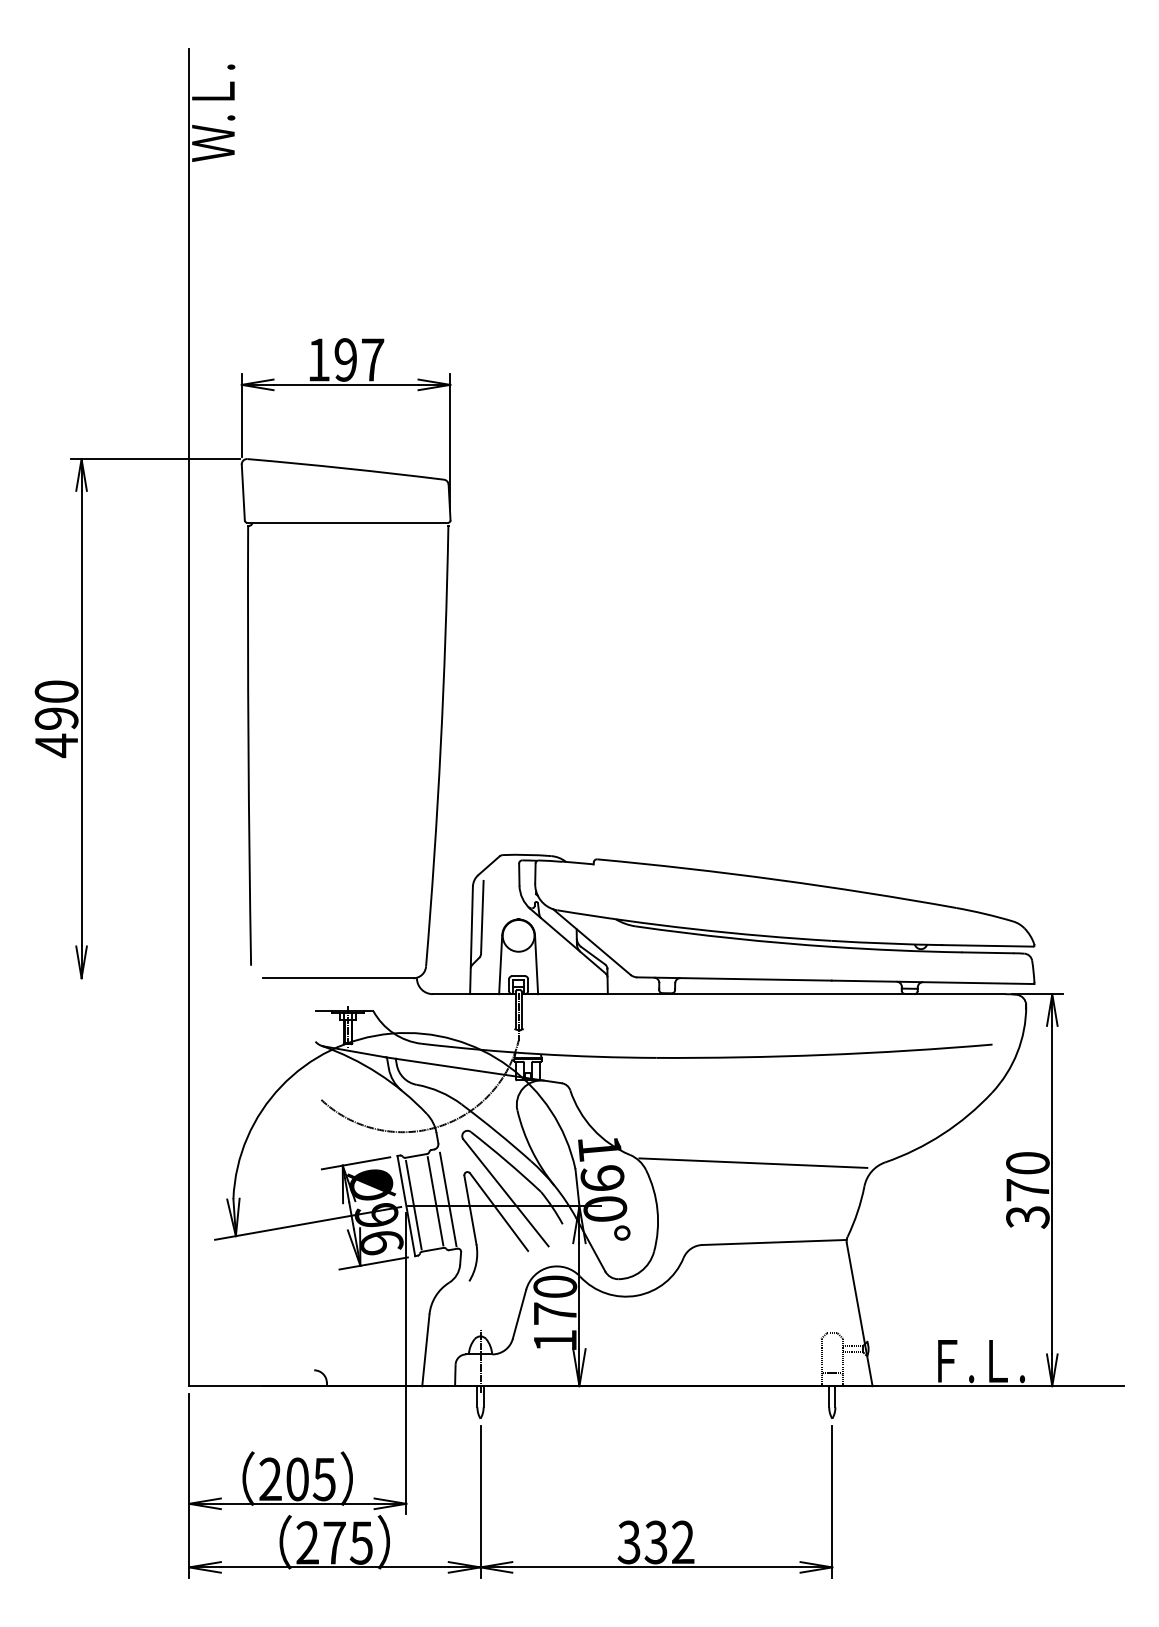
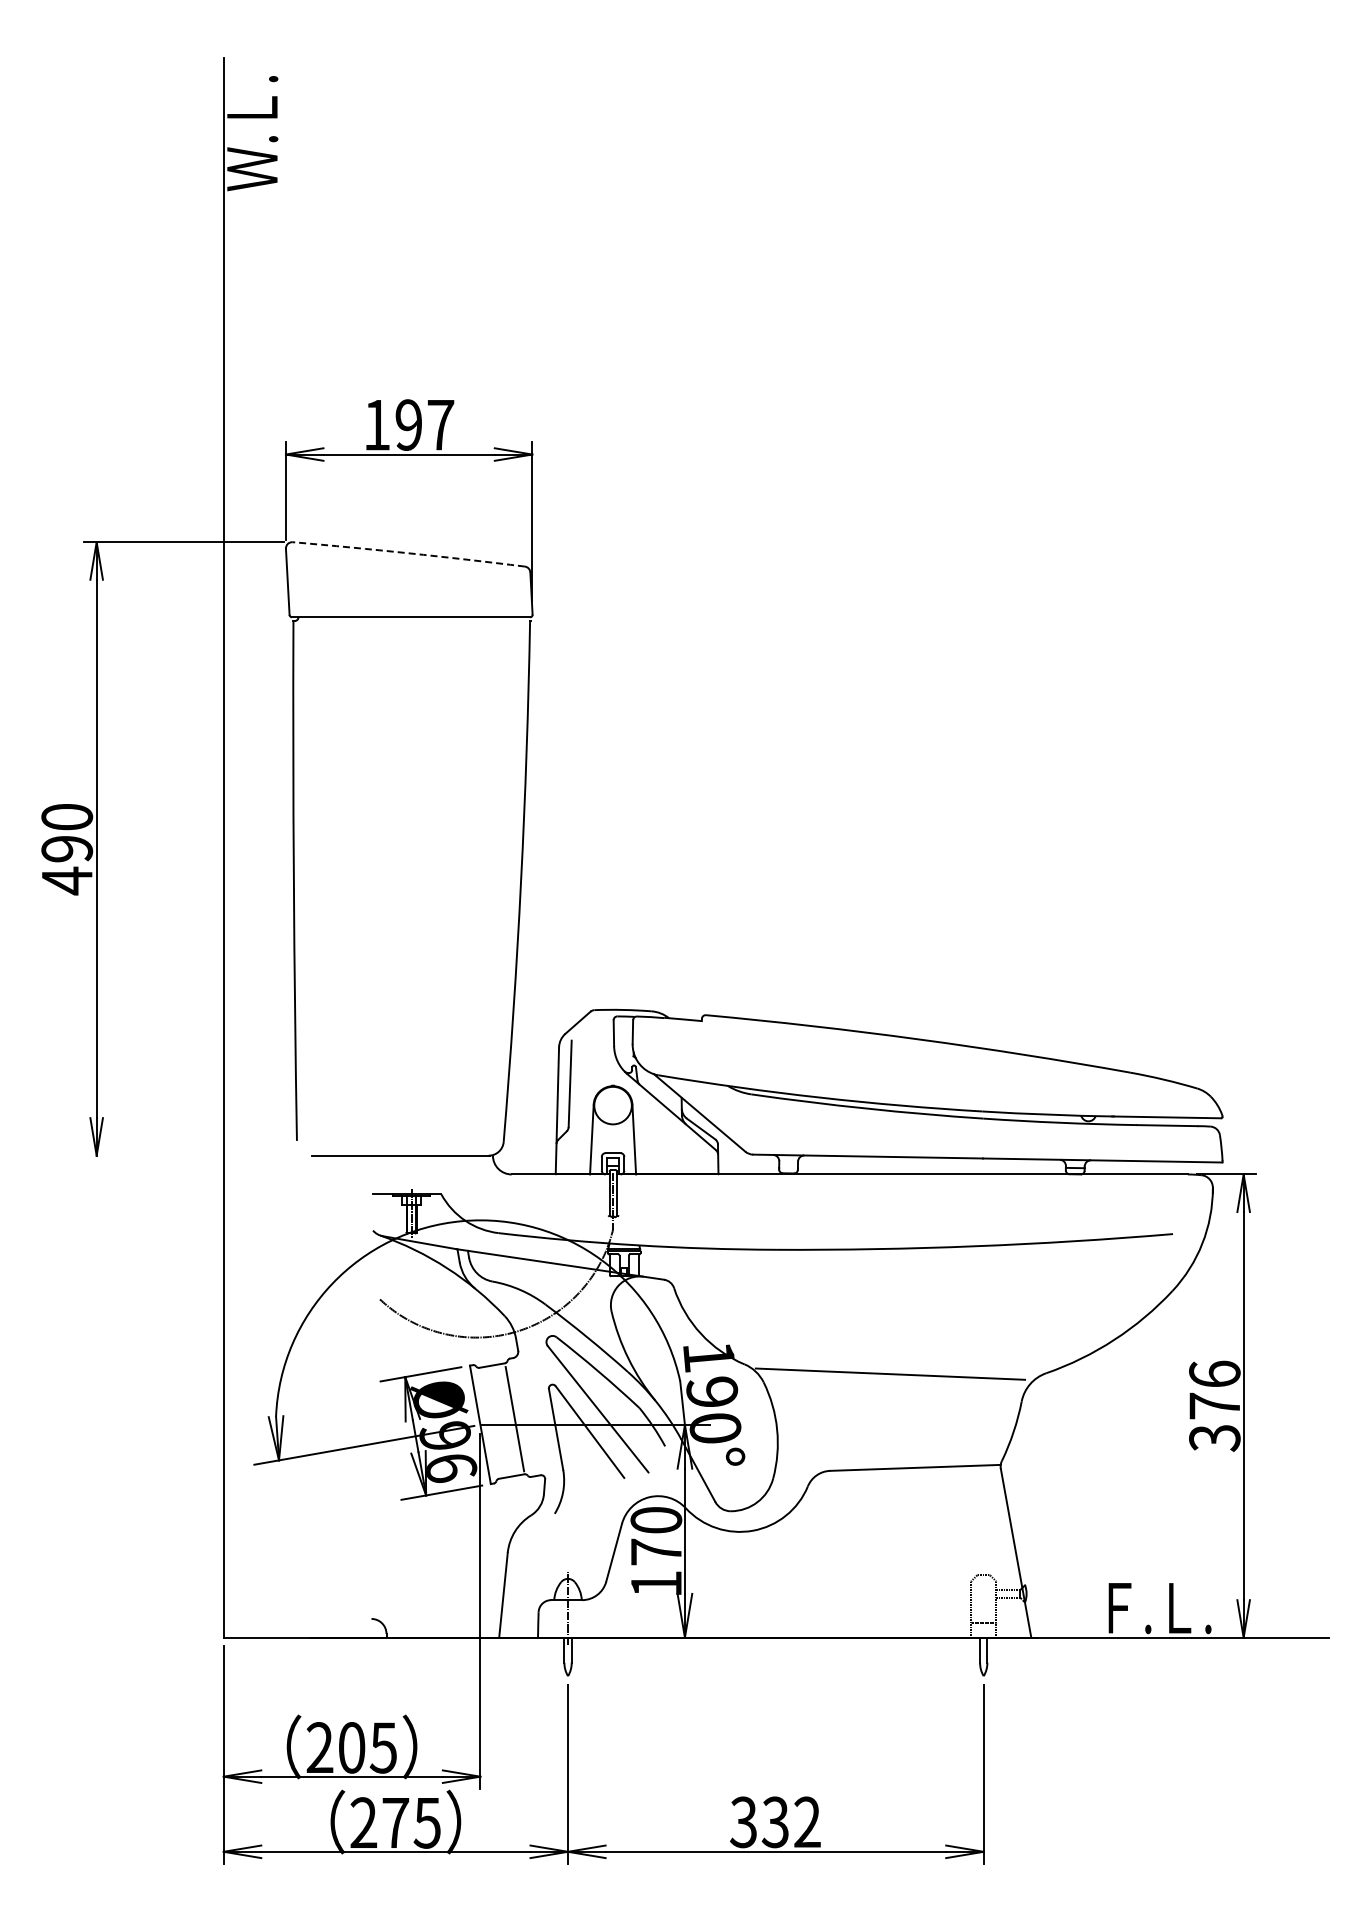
arc: (345, 468) -> (408, 553), solid -> dashed
text: (1027, 1162) -> (1214, 1373), 370 -> 376
line: (447, 1198) -> (529, 1416), removed
line: (414, 1204) -> (489, 1423), removed

